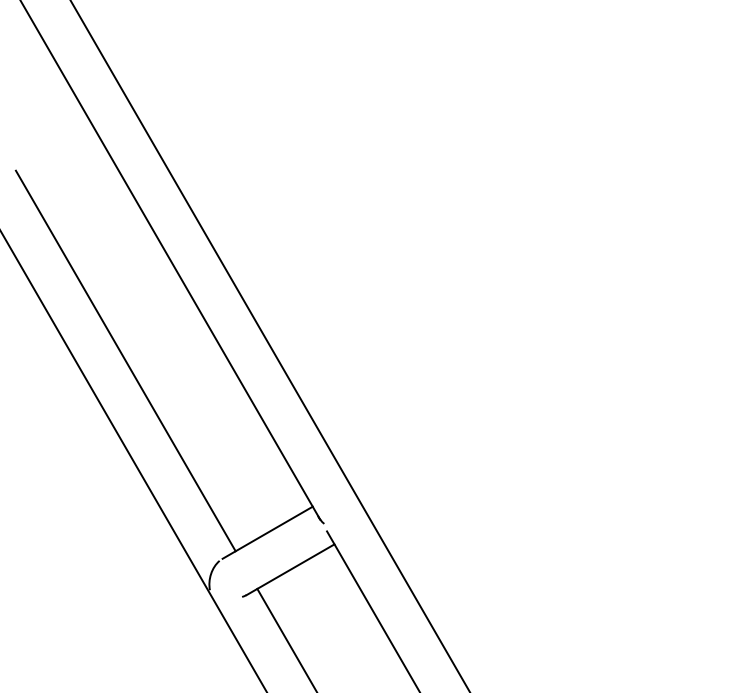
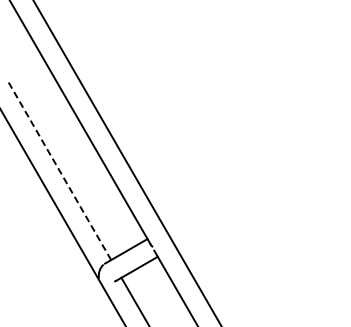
line: (126, 361) -> (59, 170), solid -> dashed

